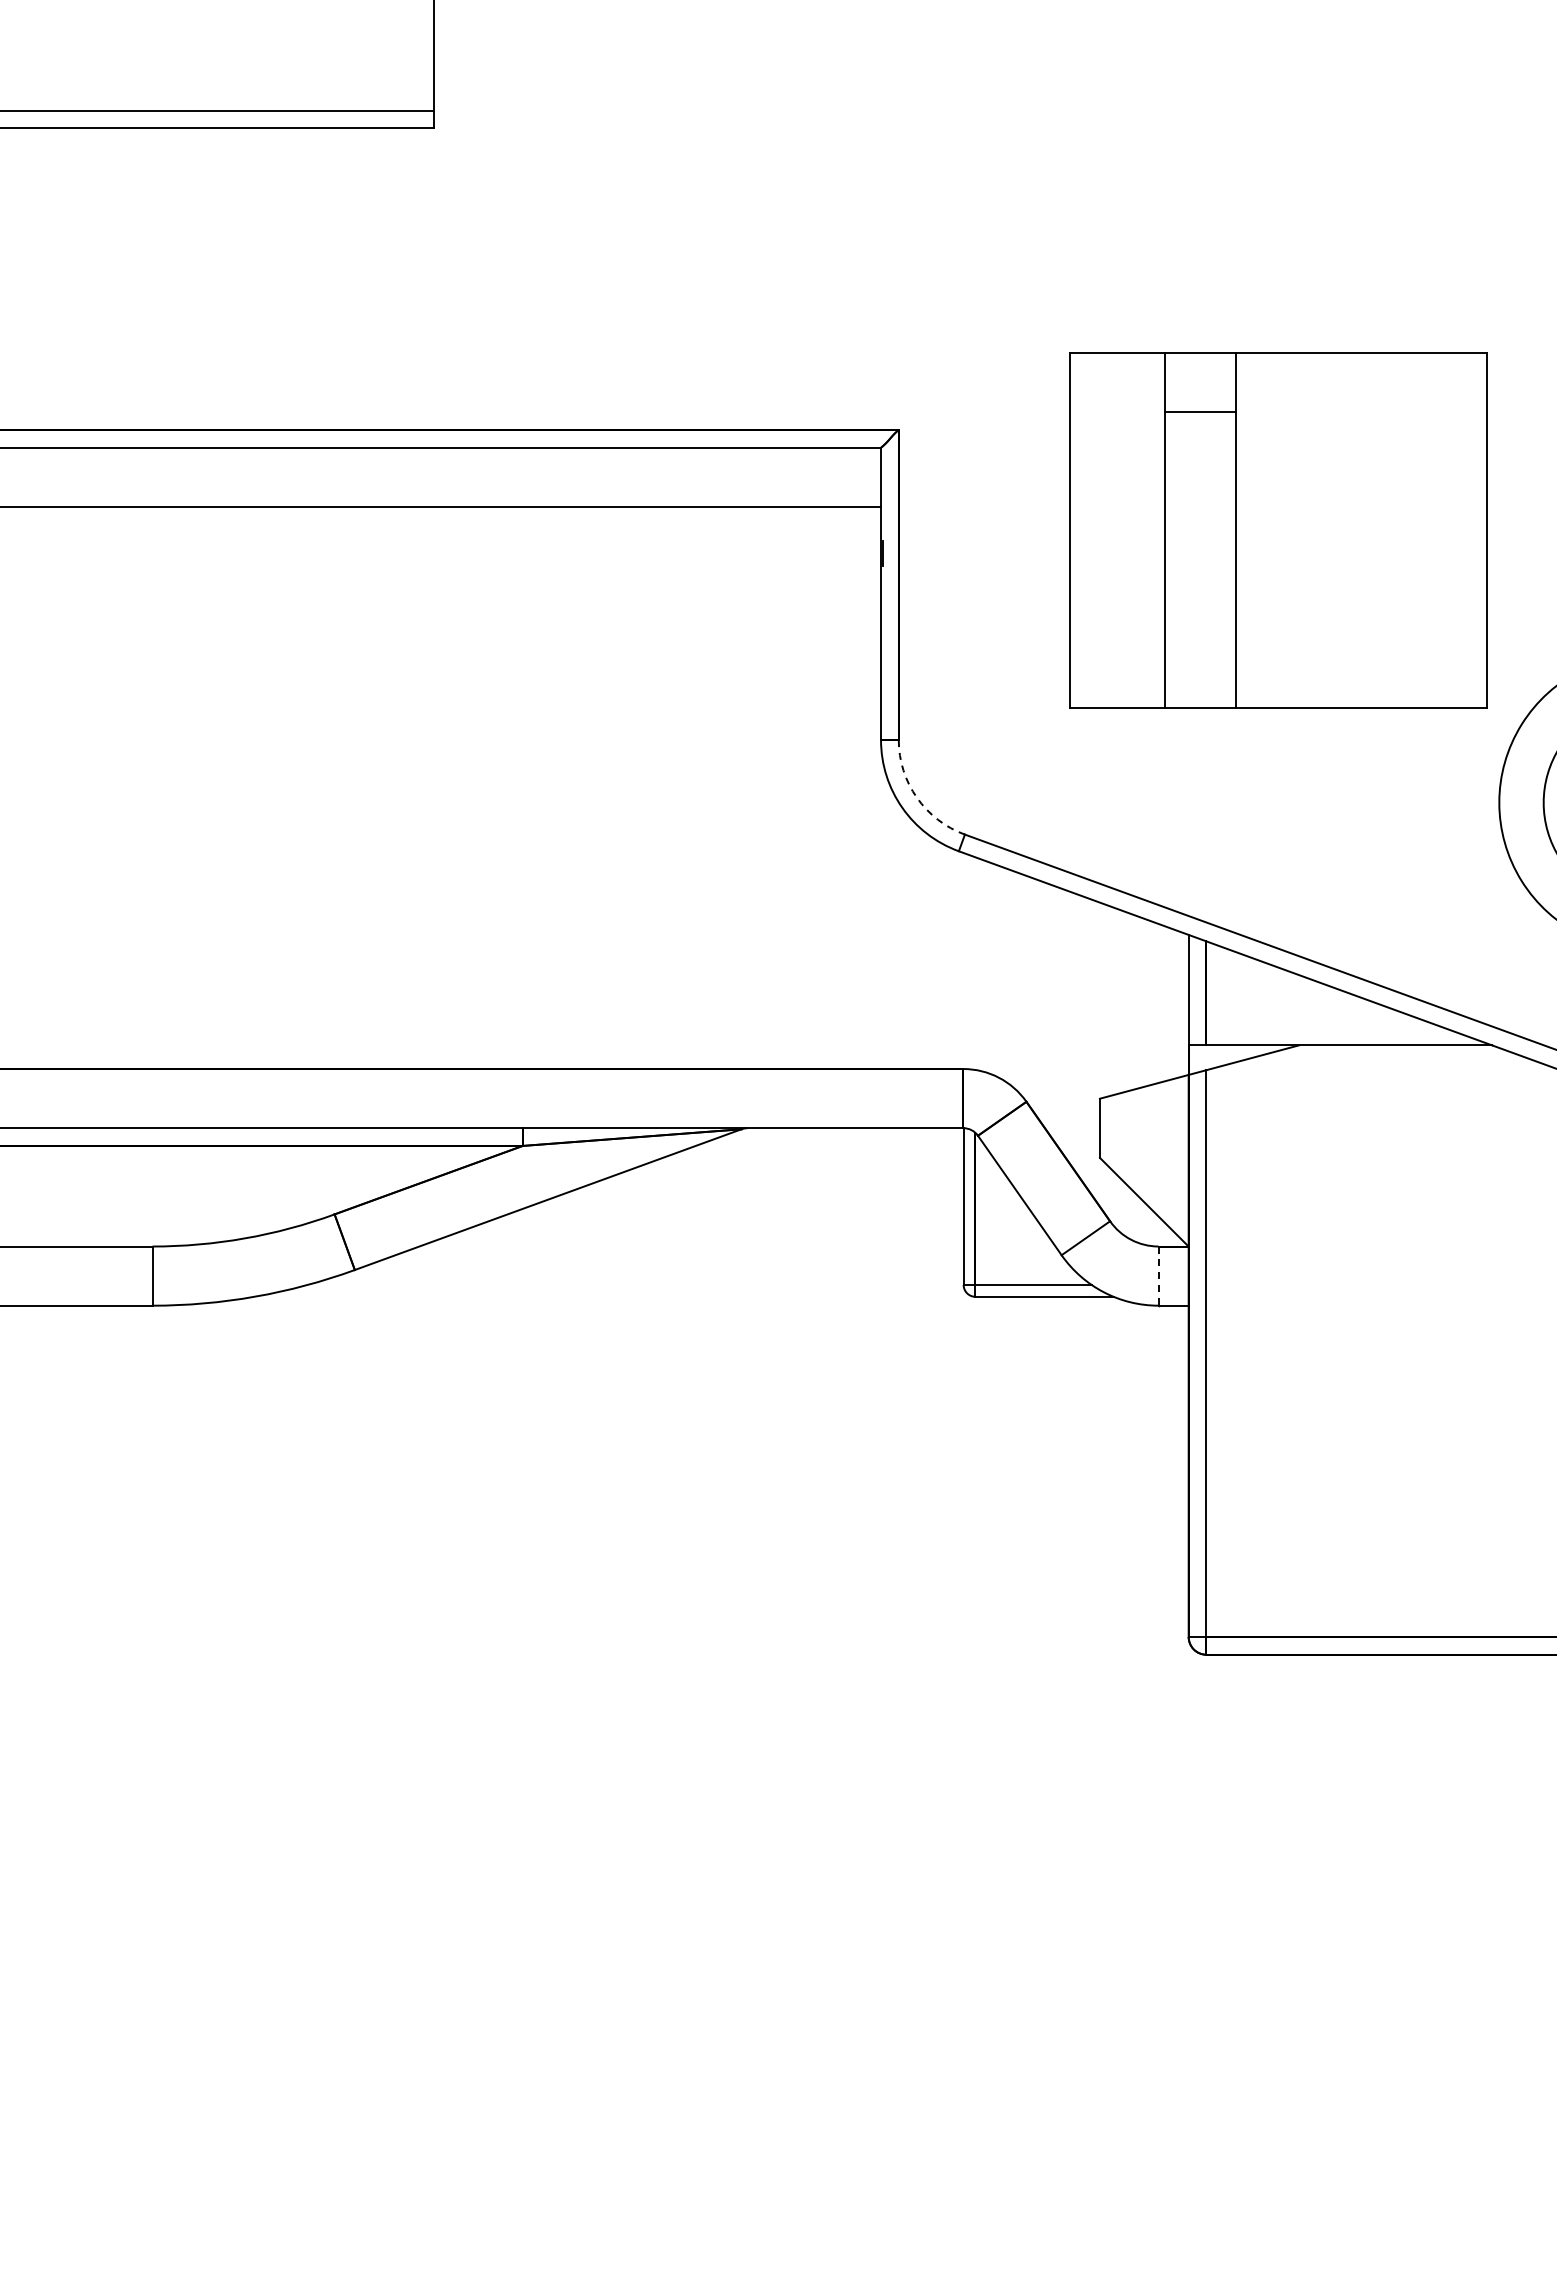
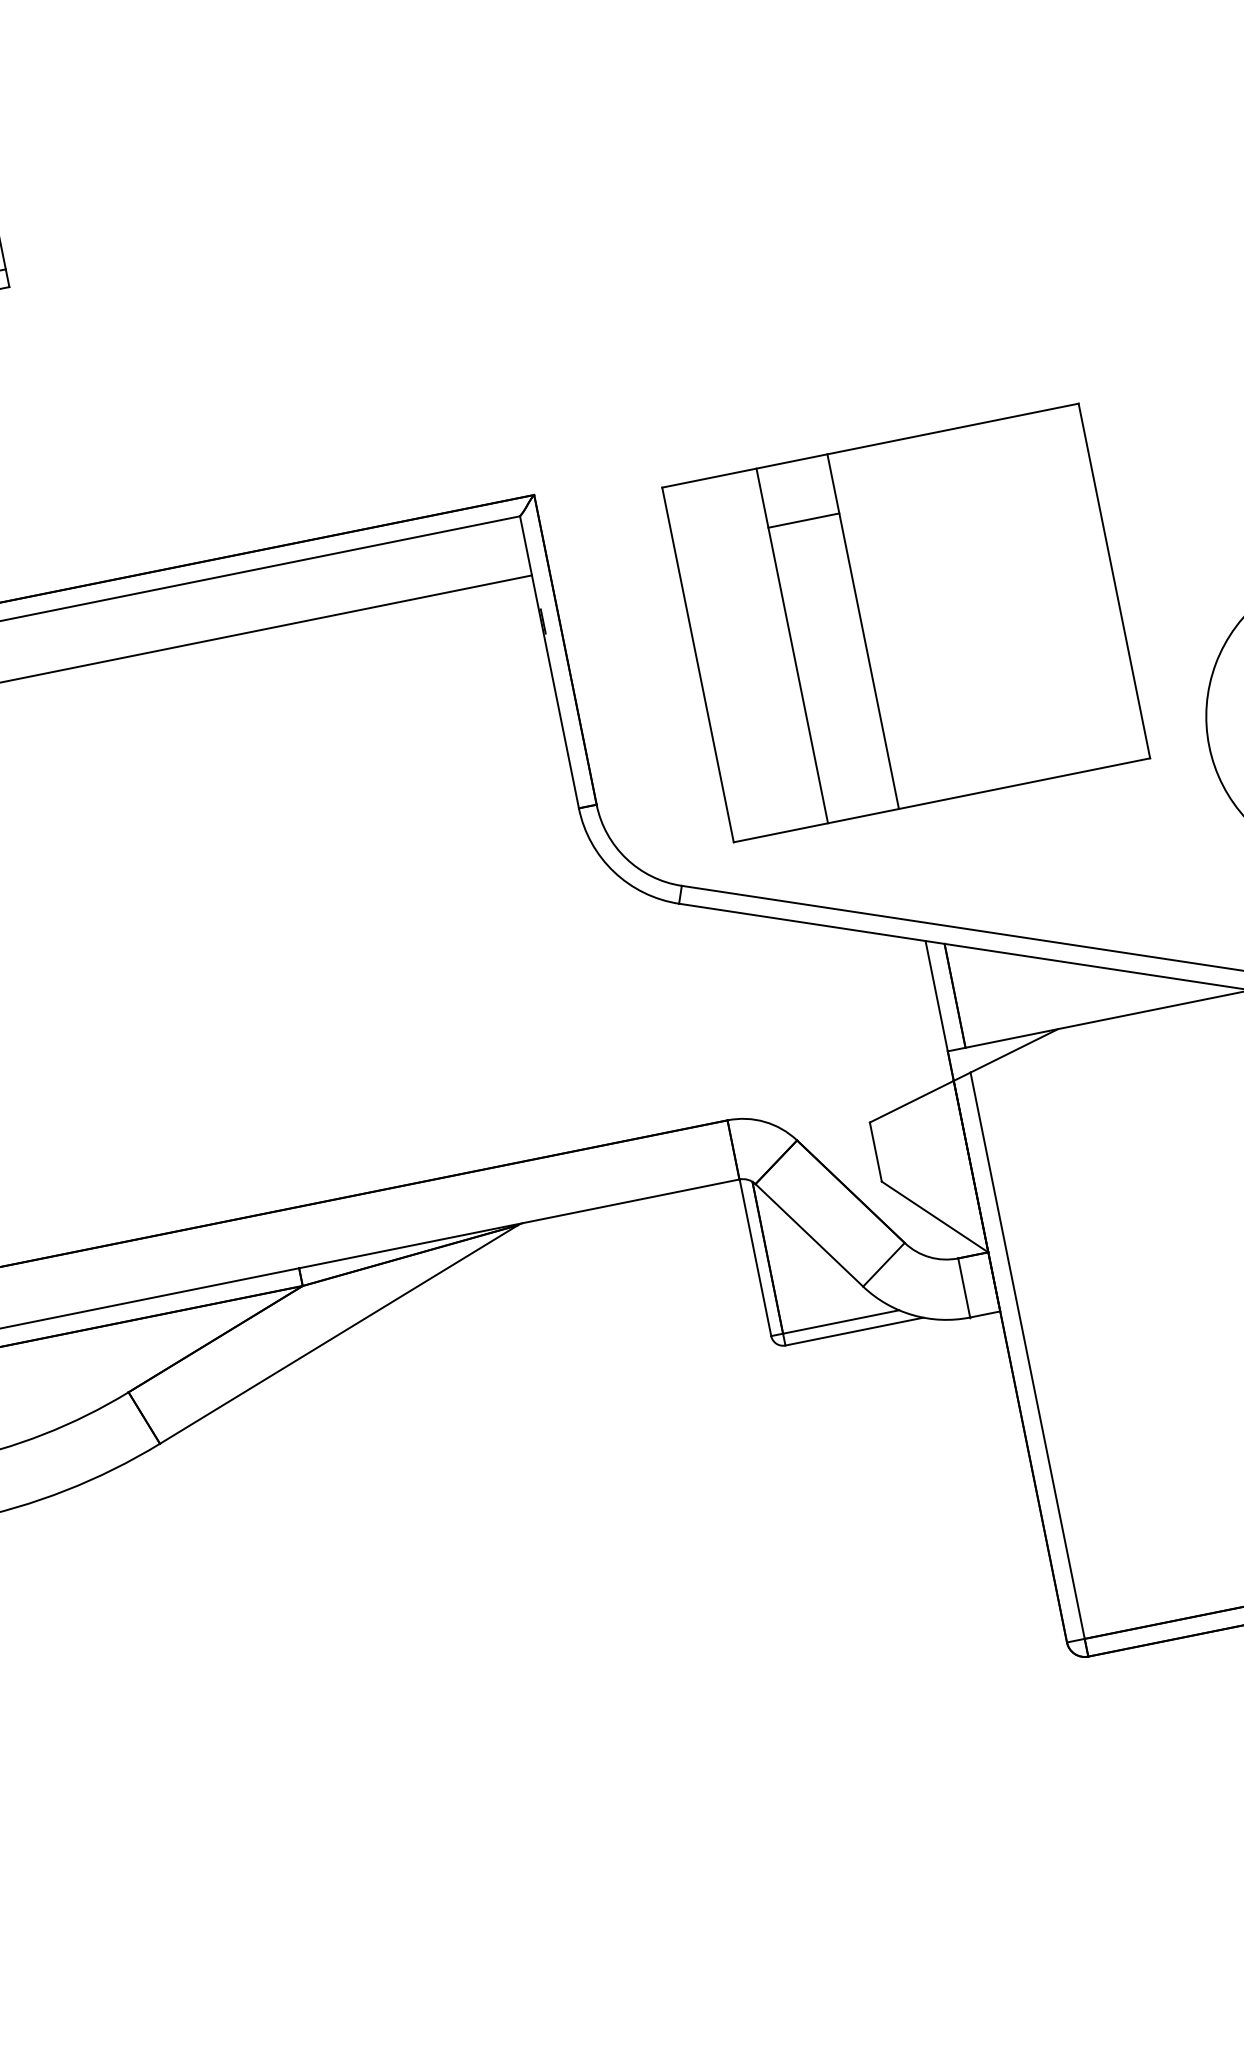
part: (1278, 530) -> (906, 623), moved
arc: (916, 797) -> (625, 858), dashed -> solid
line: (1158, 1276) -> (964, 1288), dashed -> solid

